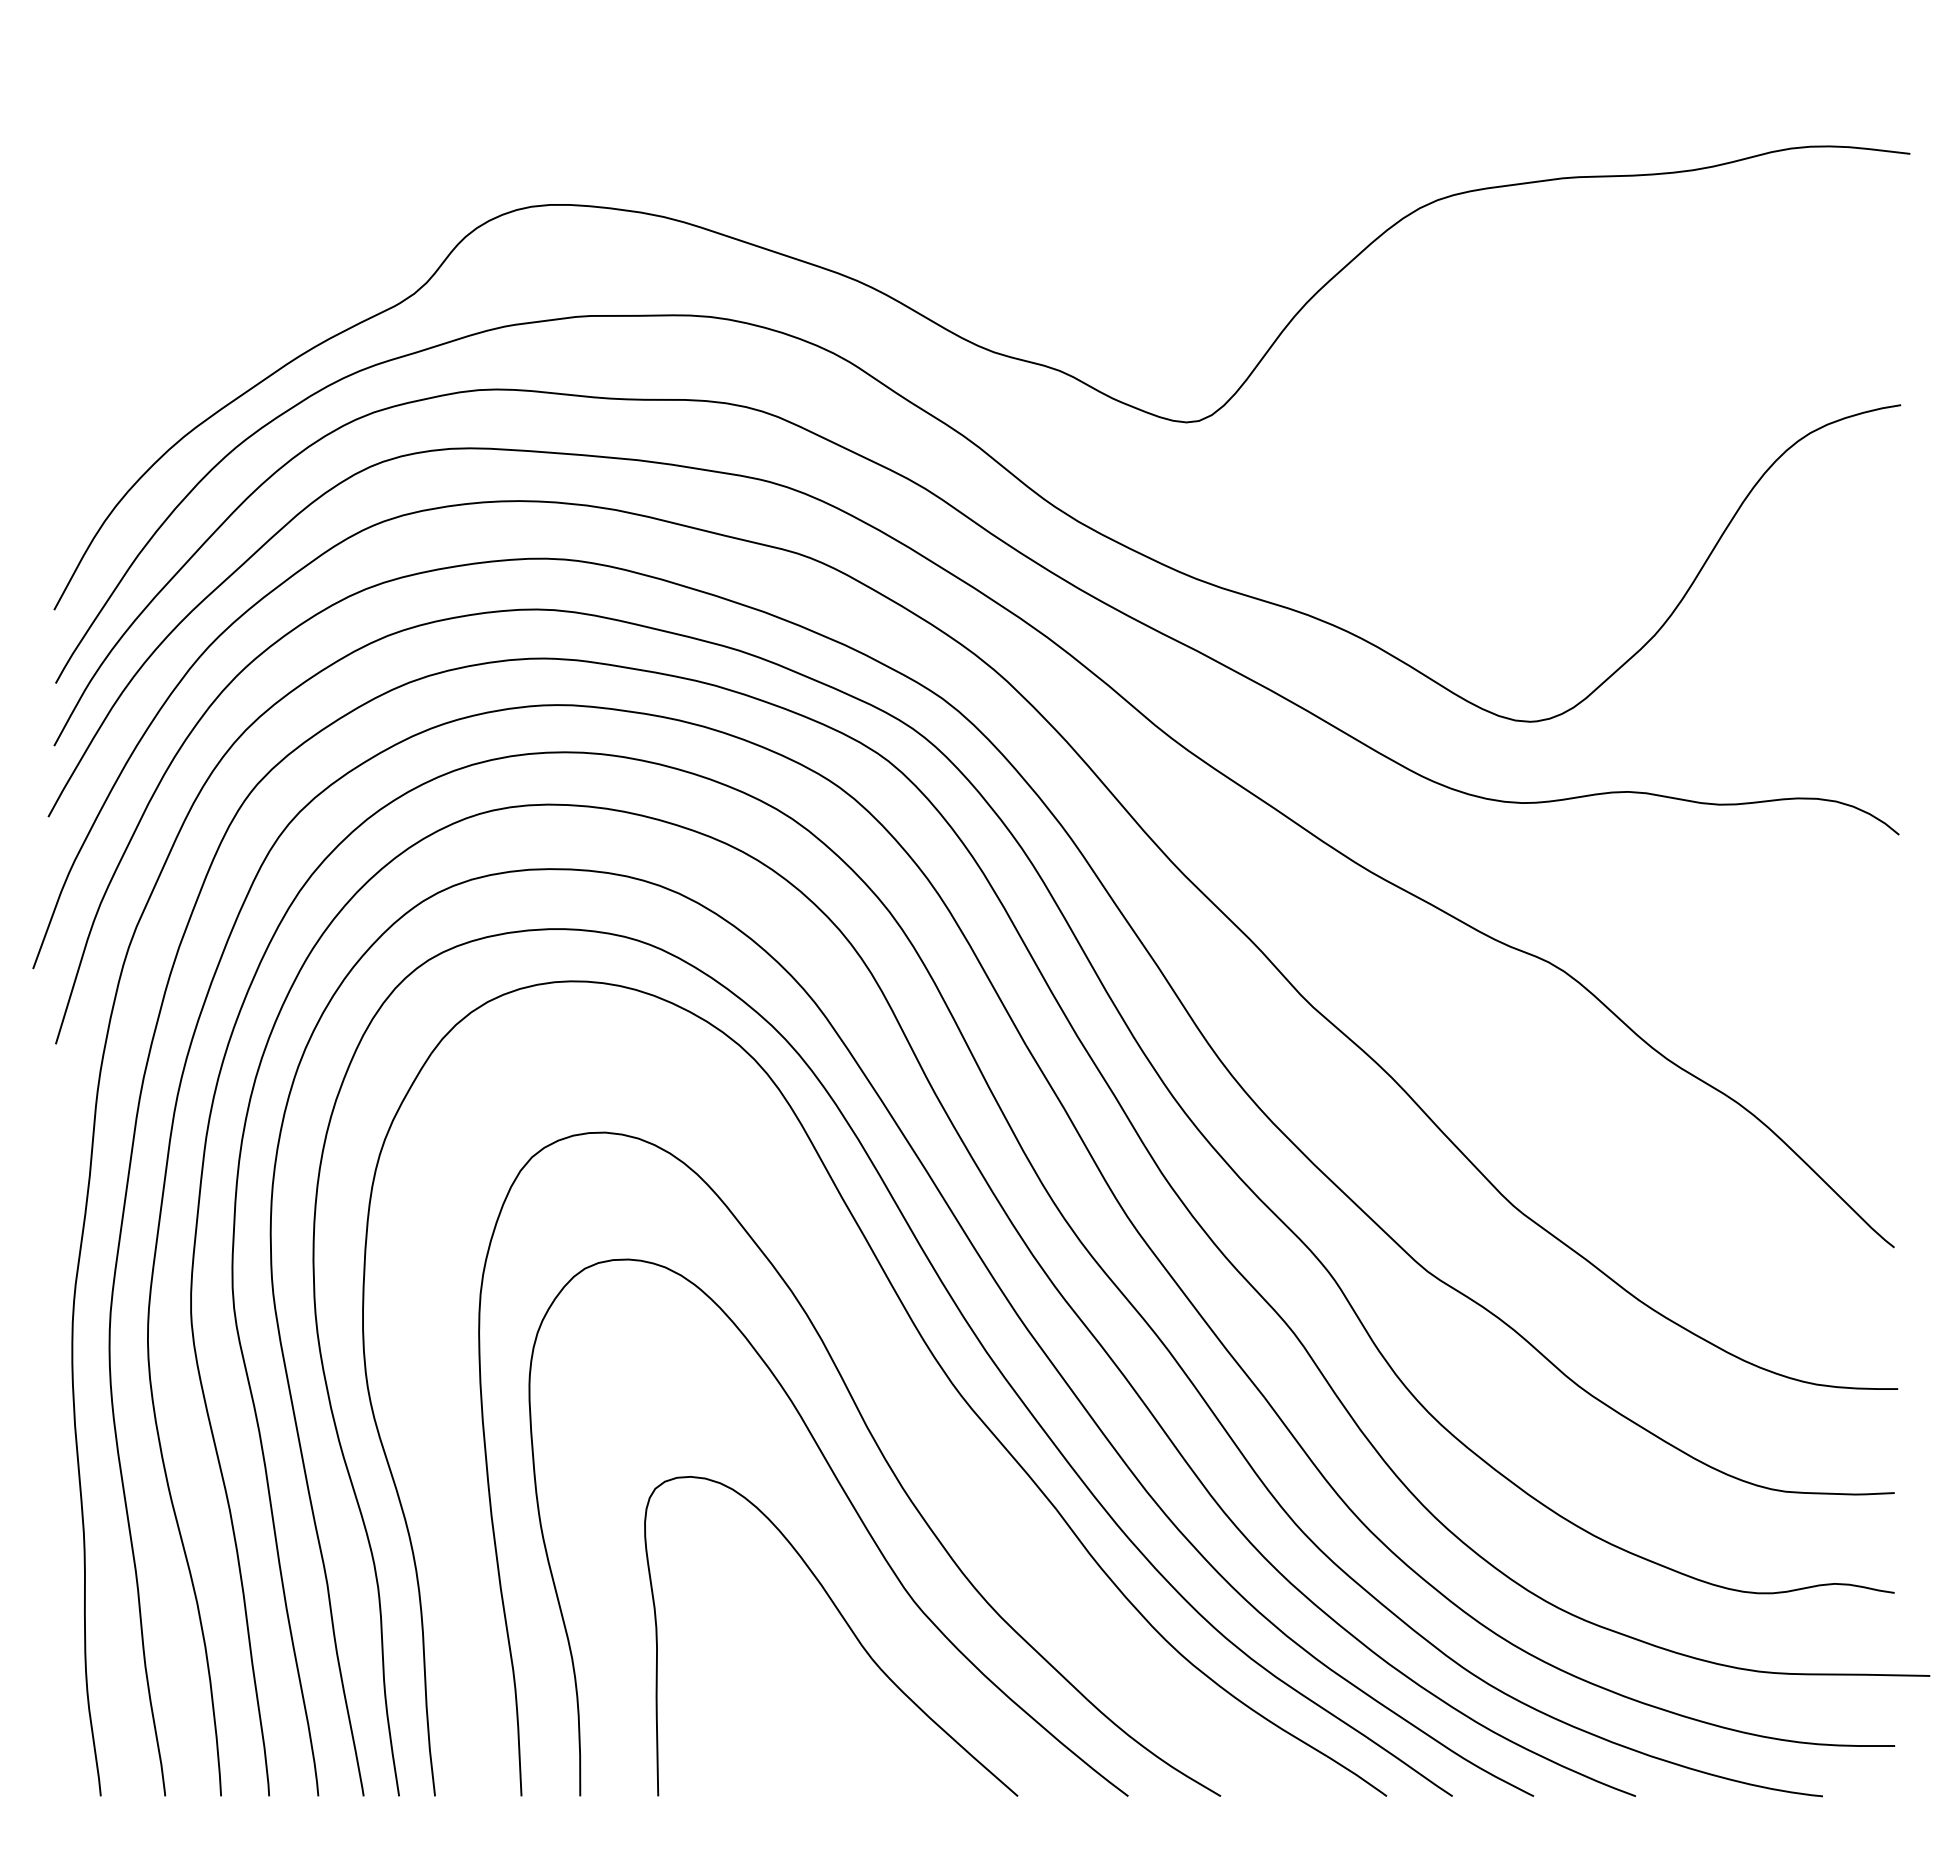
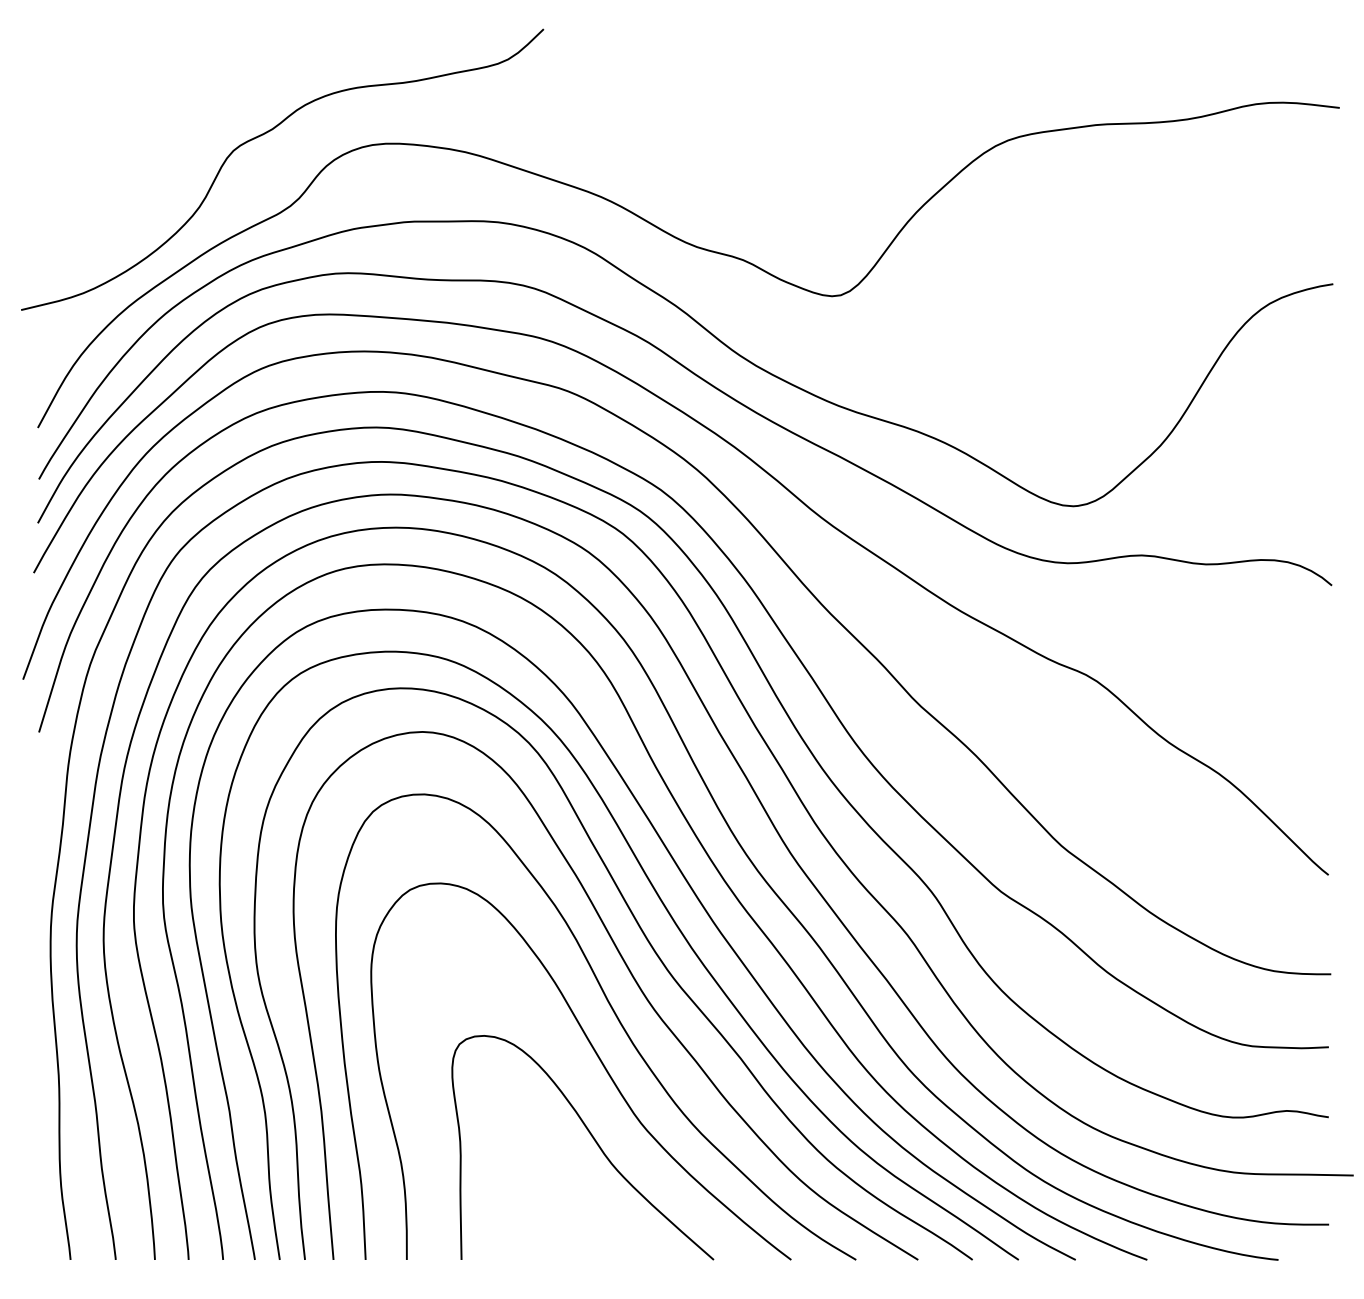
curve: (377, 191) -> (264, 134), added
curve: (902, 1394) -> (632, 978), added

